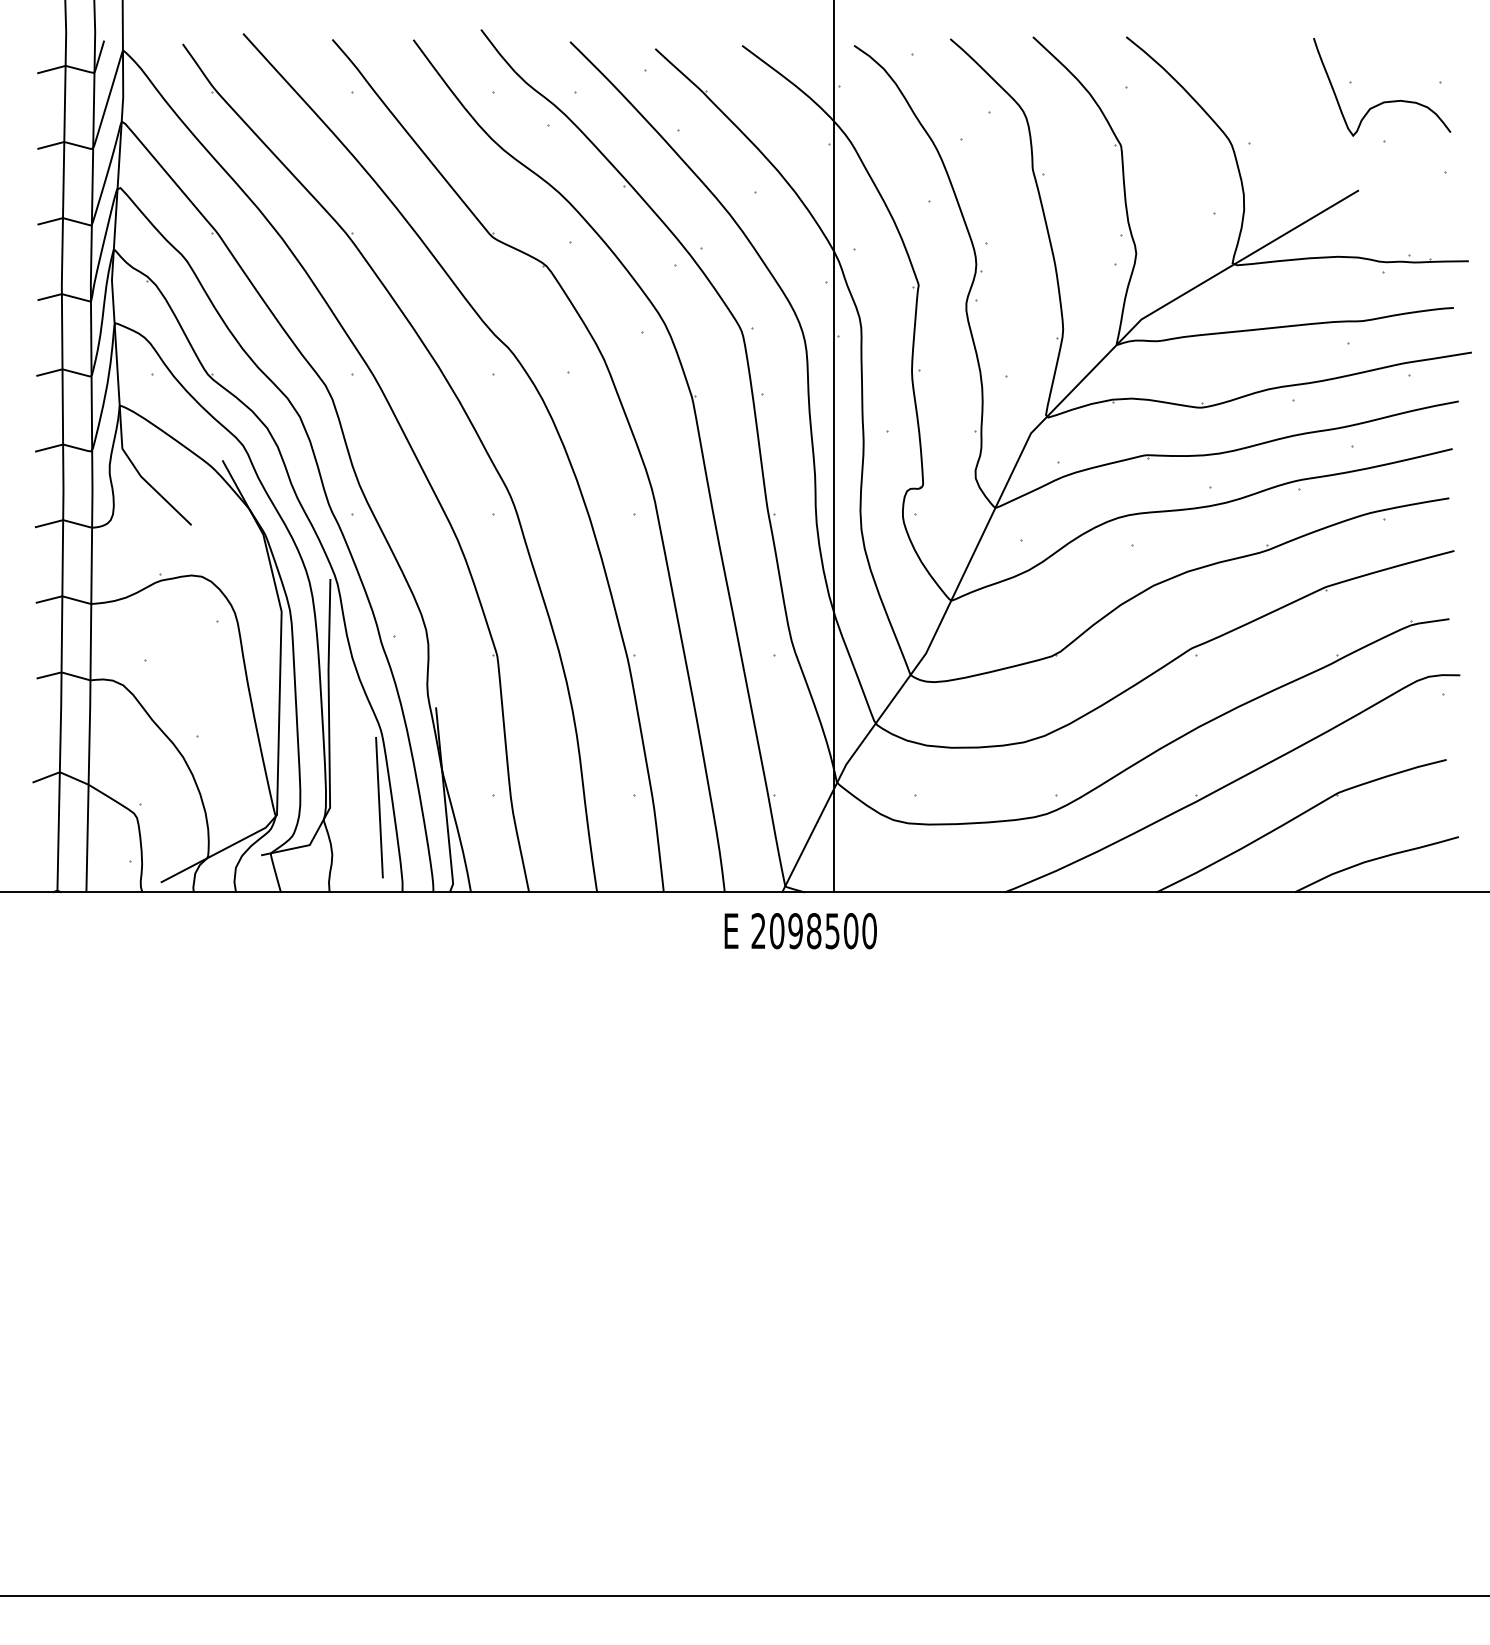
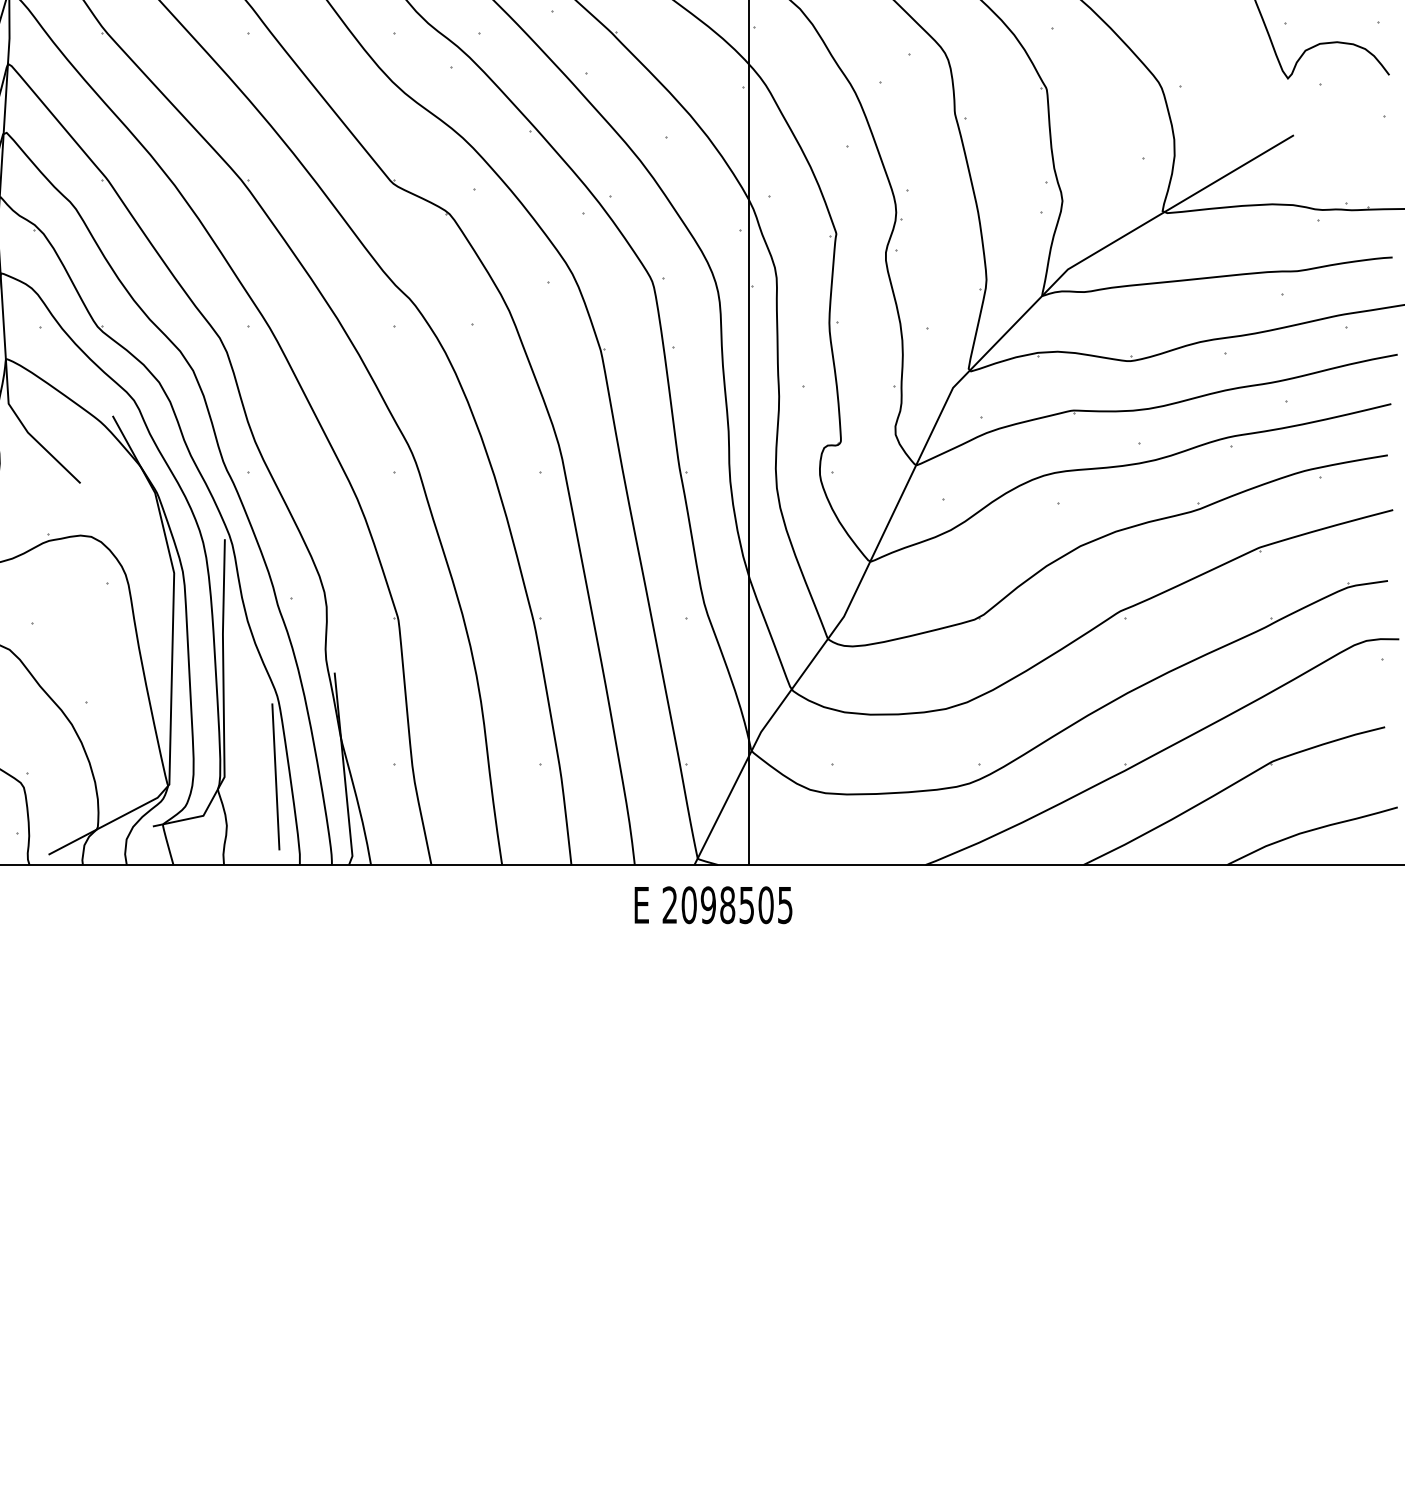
text: (869, 931) -> (785, 905), 2098500 -> 2098505

